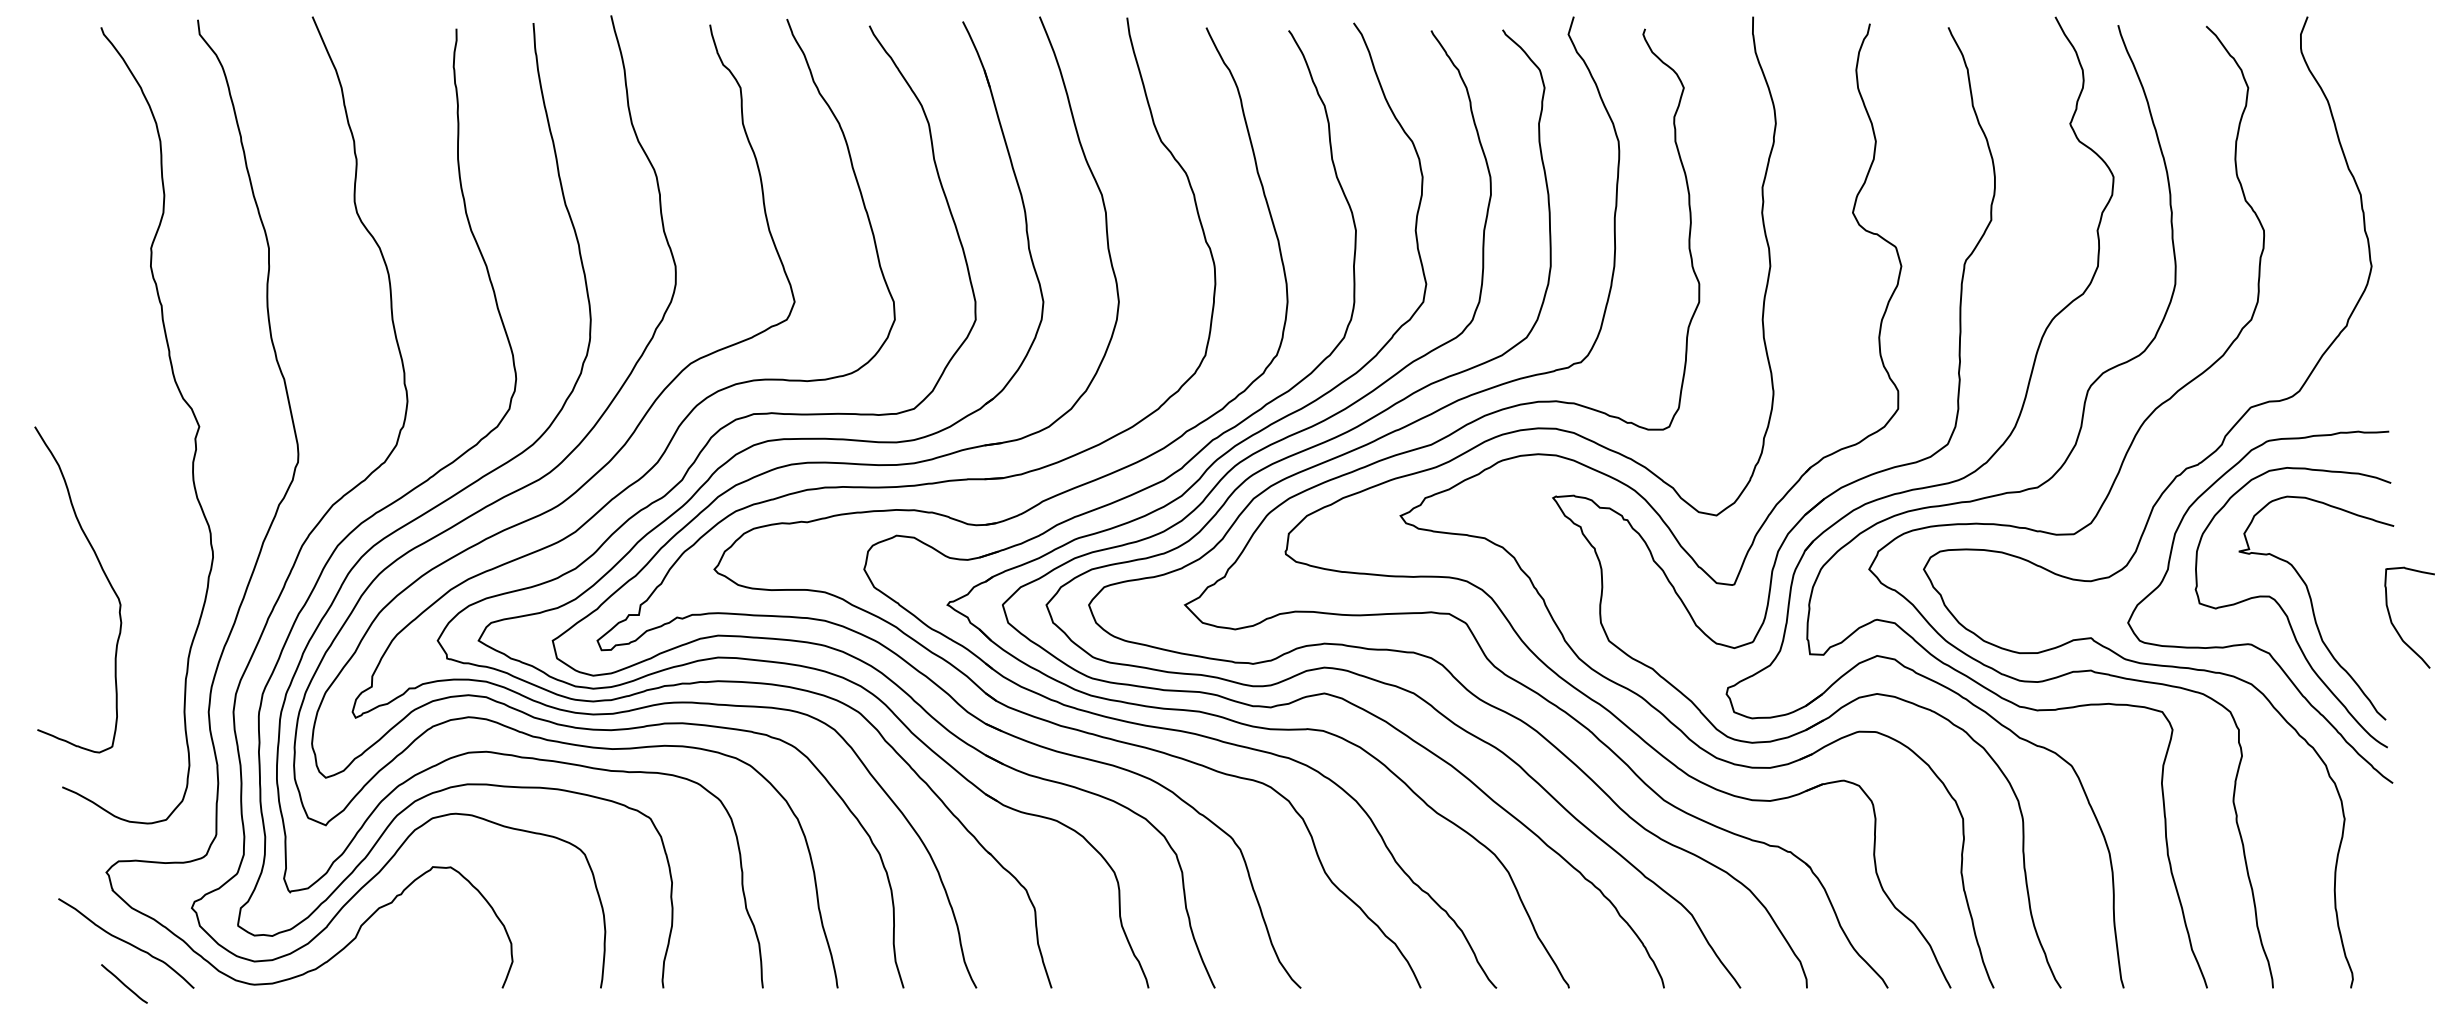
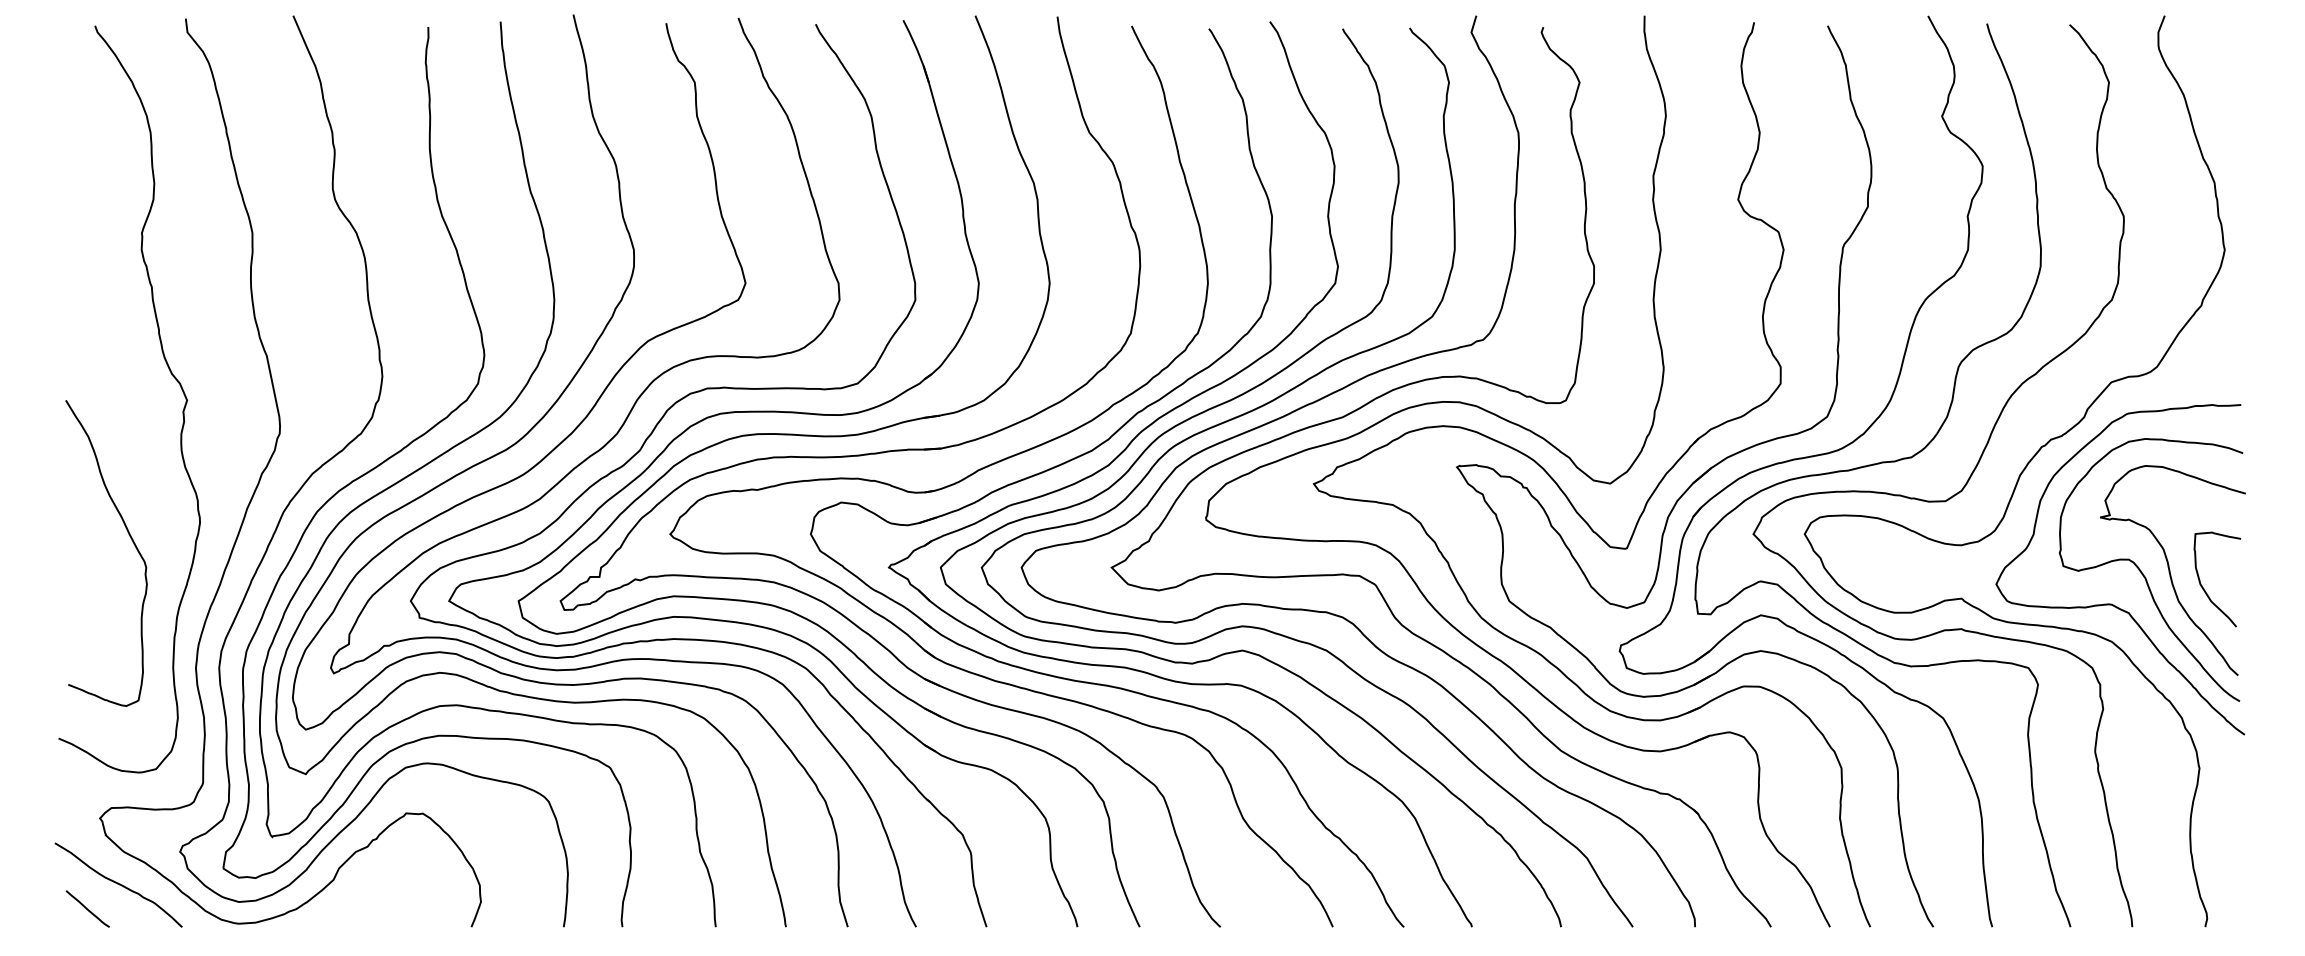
curve: (104, 576) -> (131, 540), moved
curve: (2395, 627) -> (2204, 588), moved
line: (124, 983) -> (87, 908), moved

